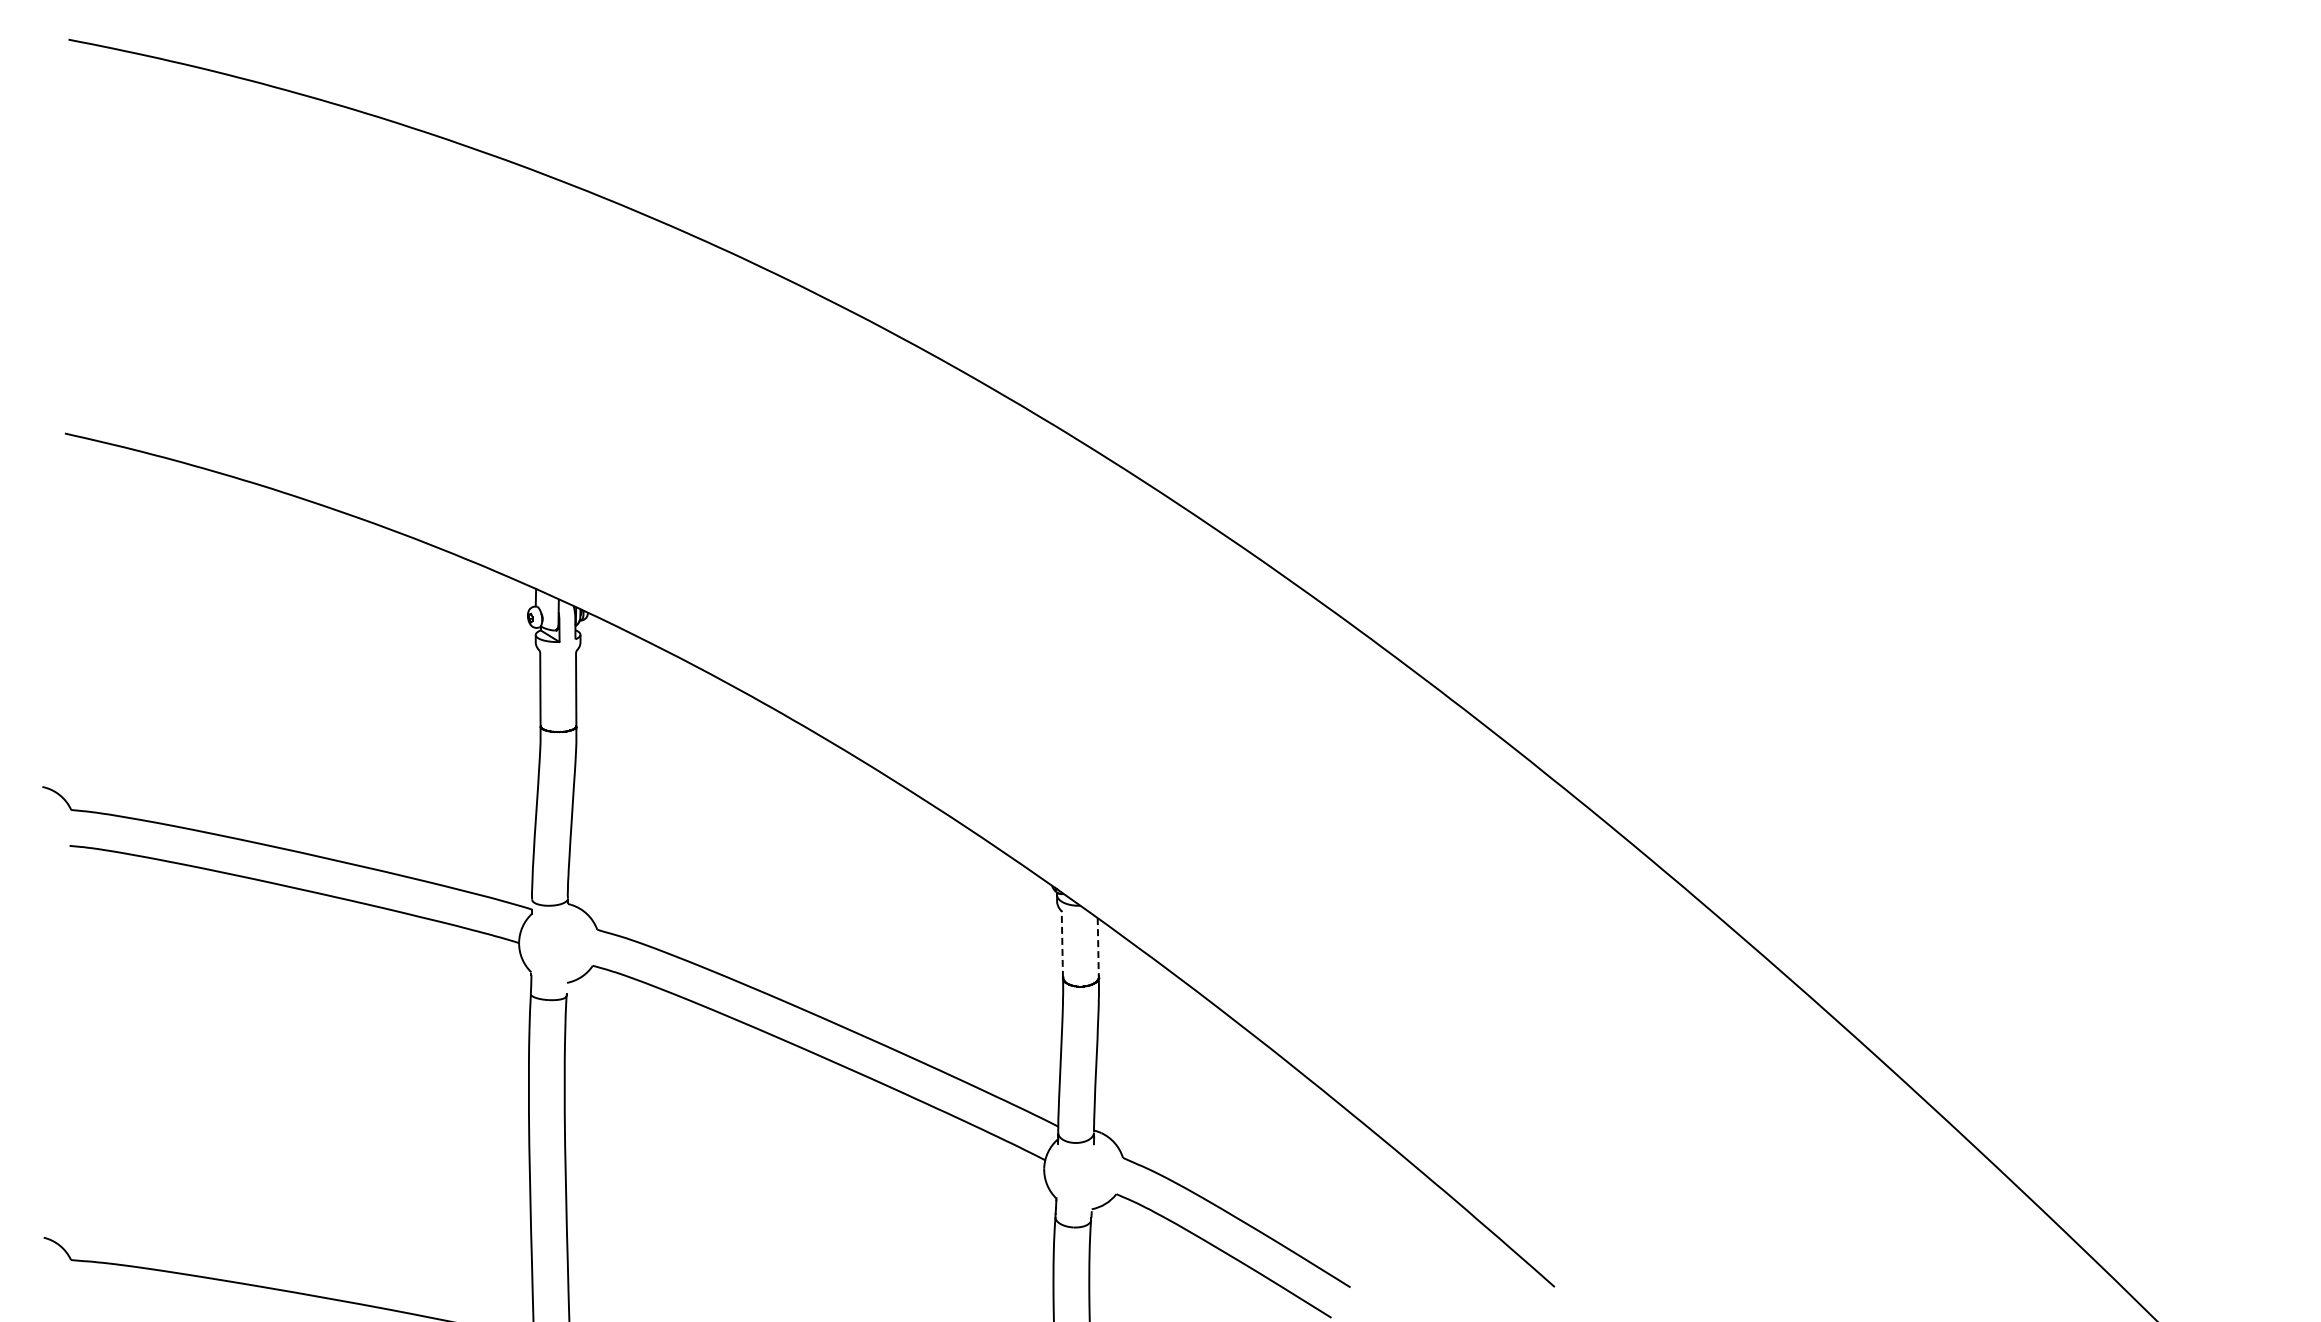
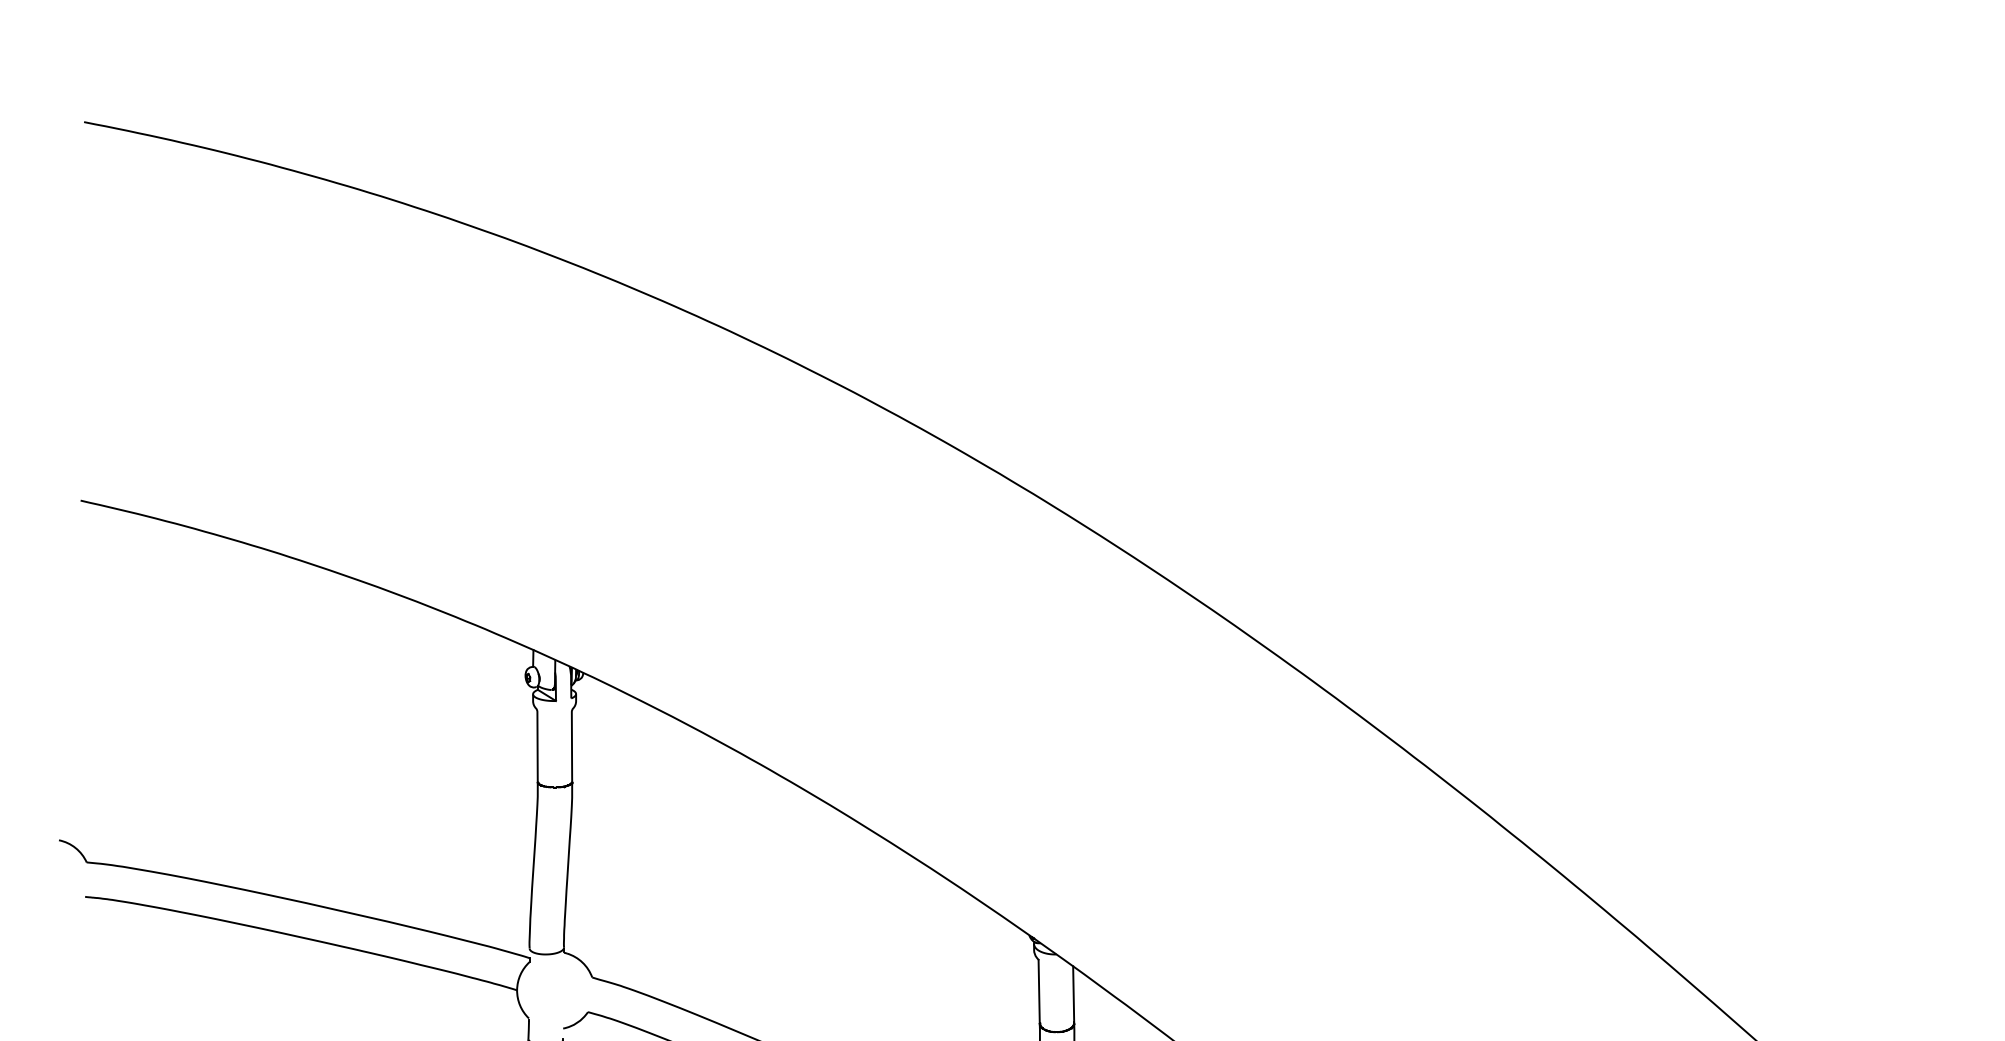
line: (1062, 940) -> (1039, 987), dashed -> solid
line: (1098, 947) -> (1073, 994), dashed -> solid

